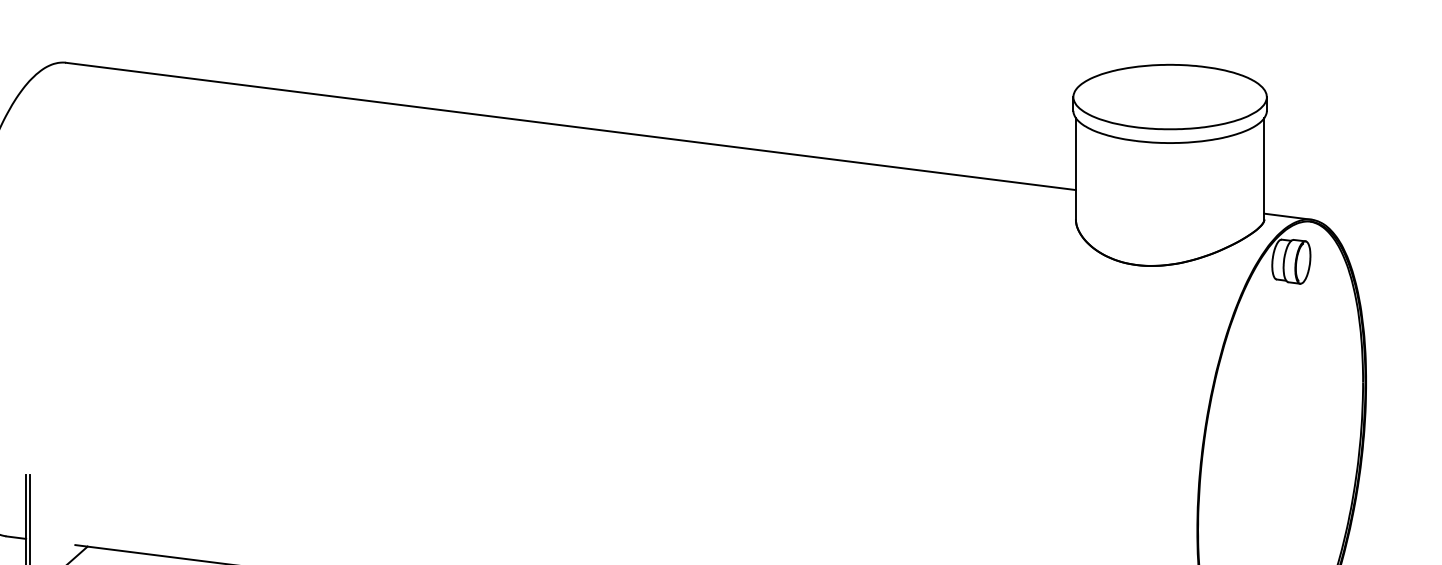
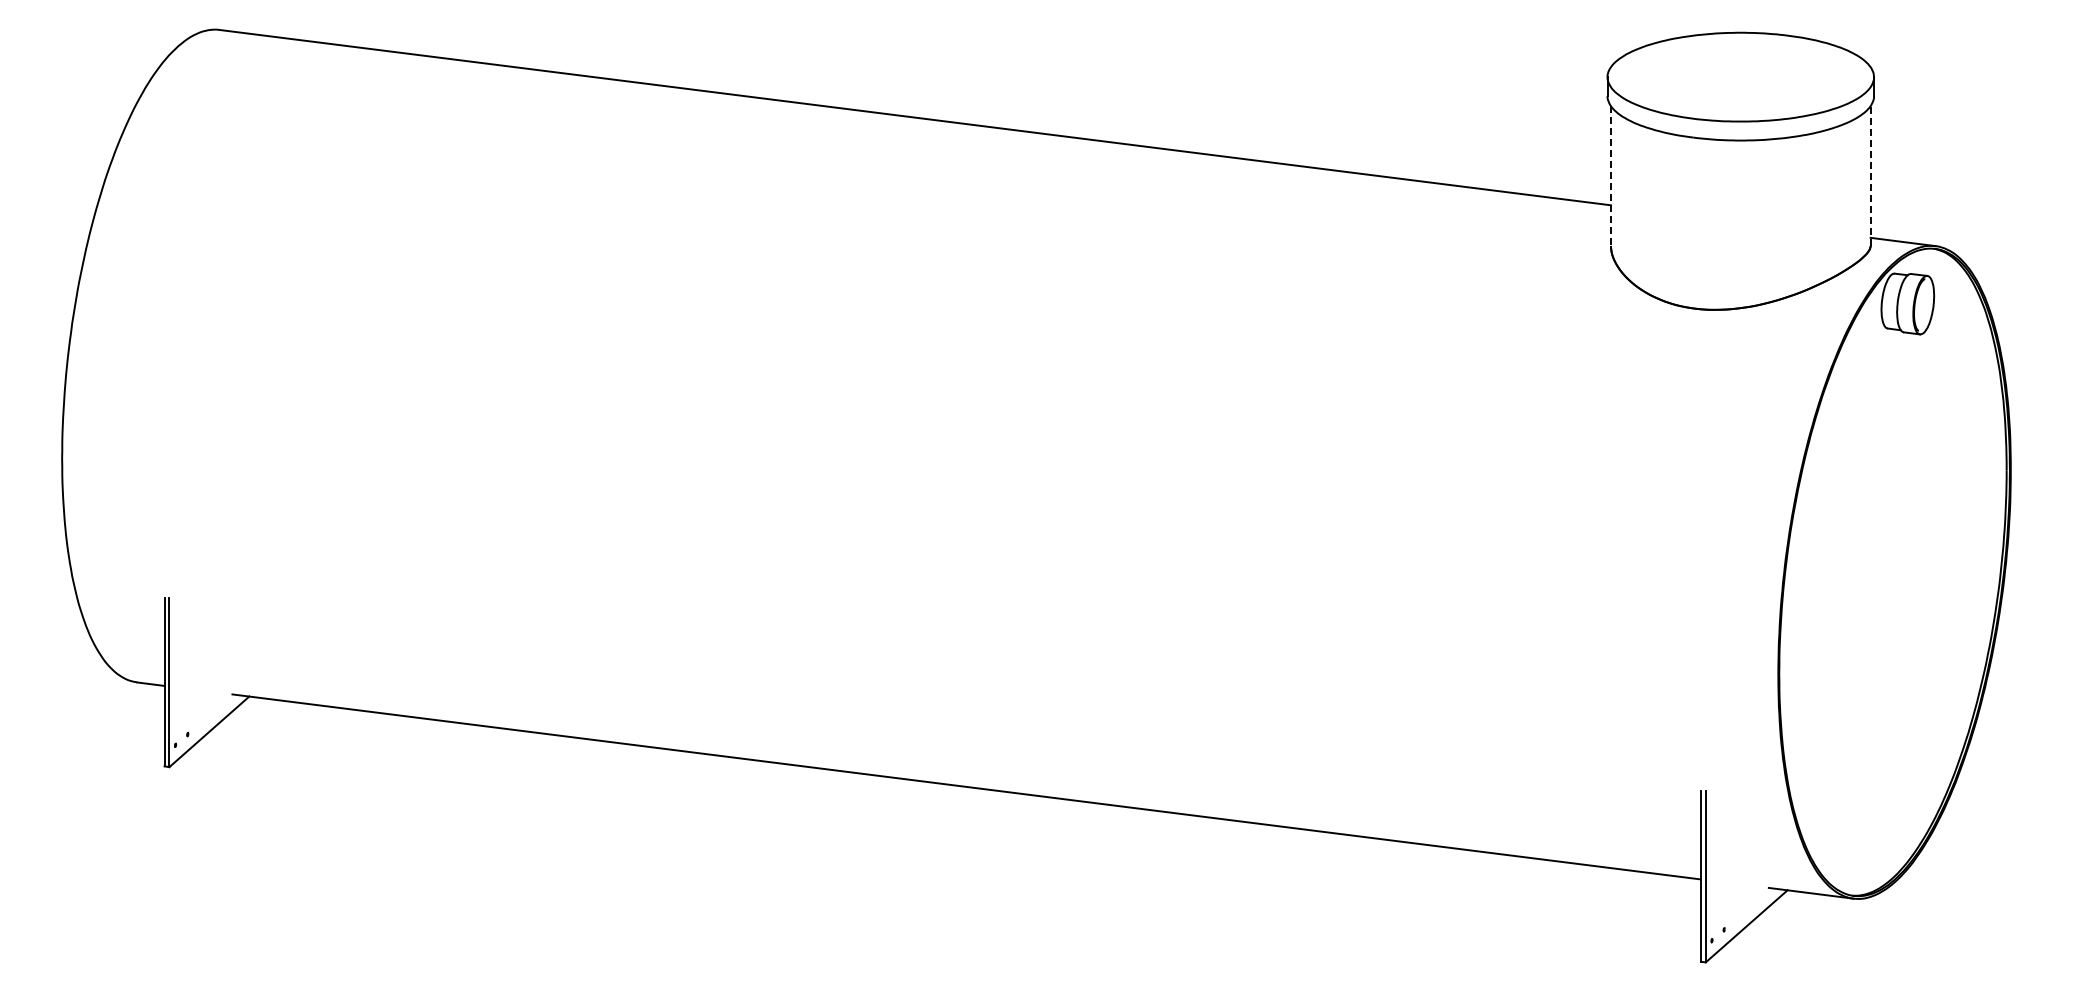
line: (1075, 169) -> (1610, 176), solid -> dashed
line: (1264, 169) -> (1870, 176), solid -> dashed

